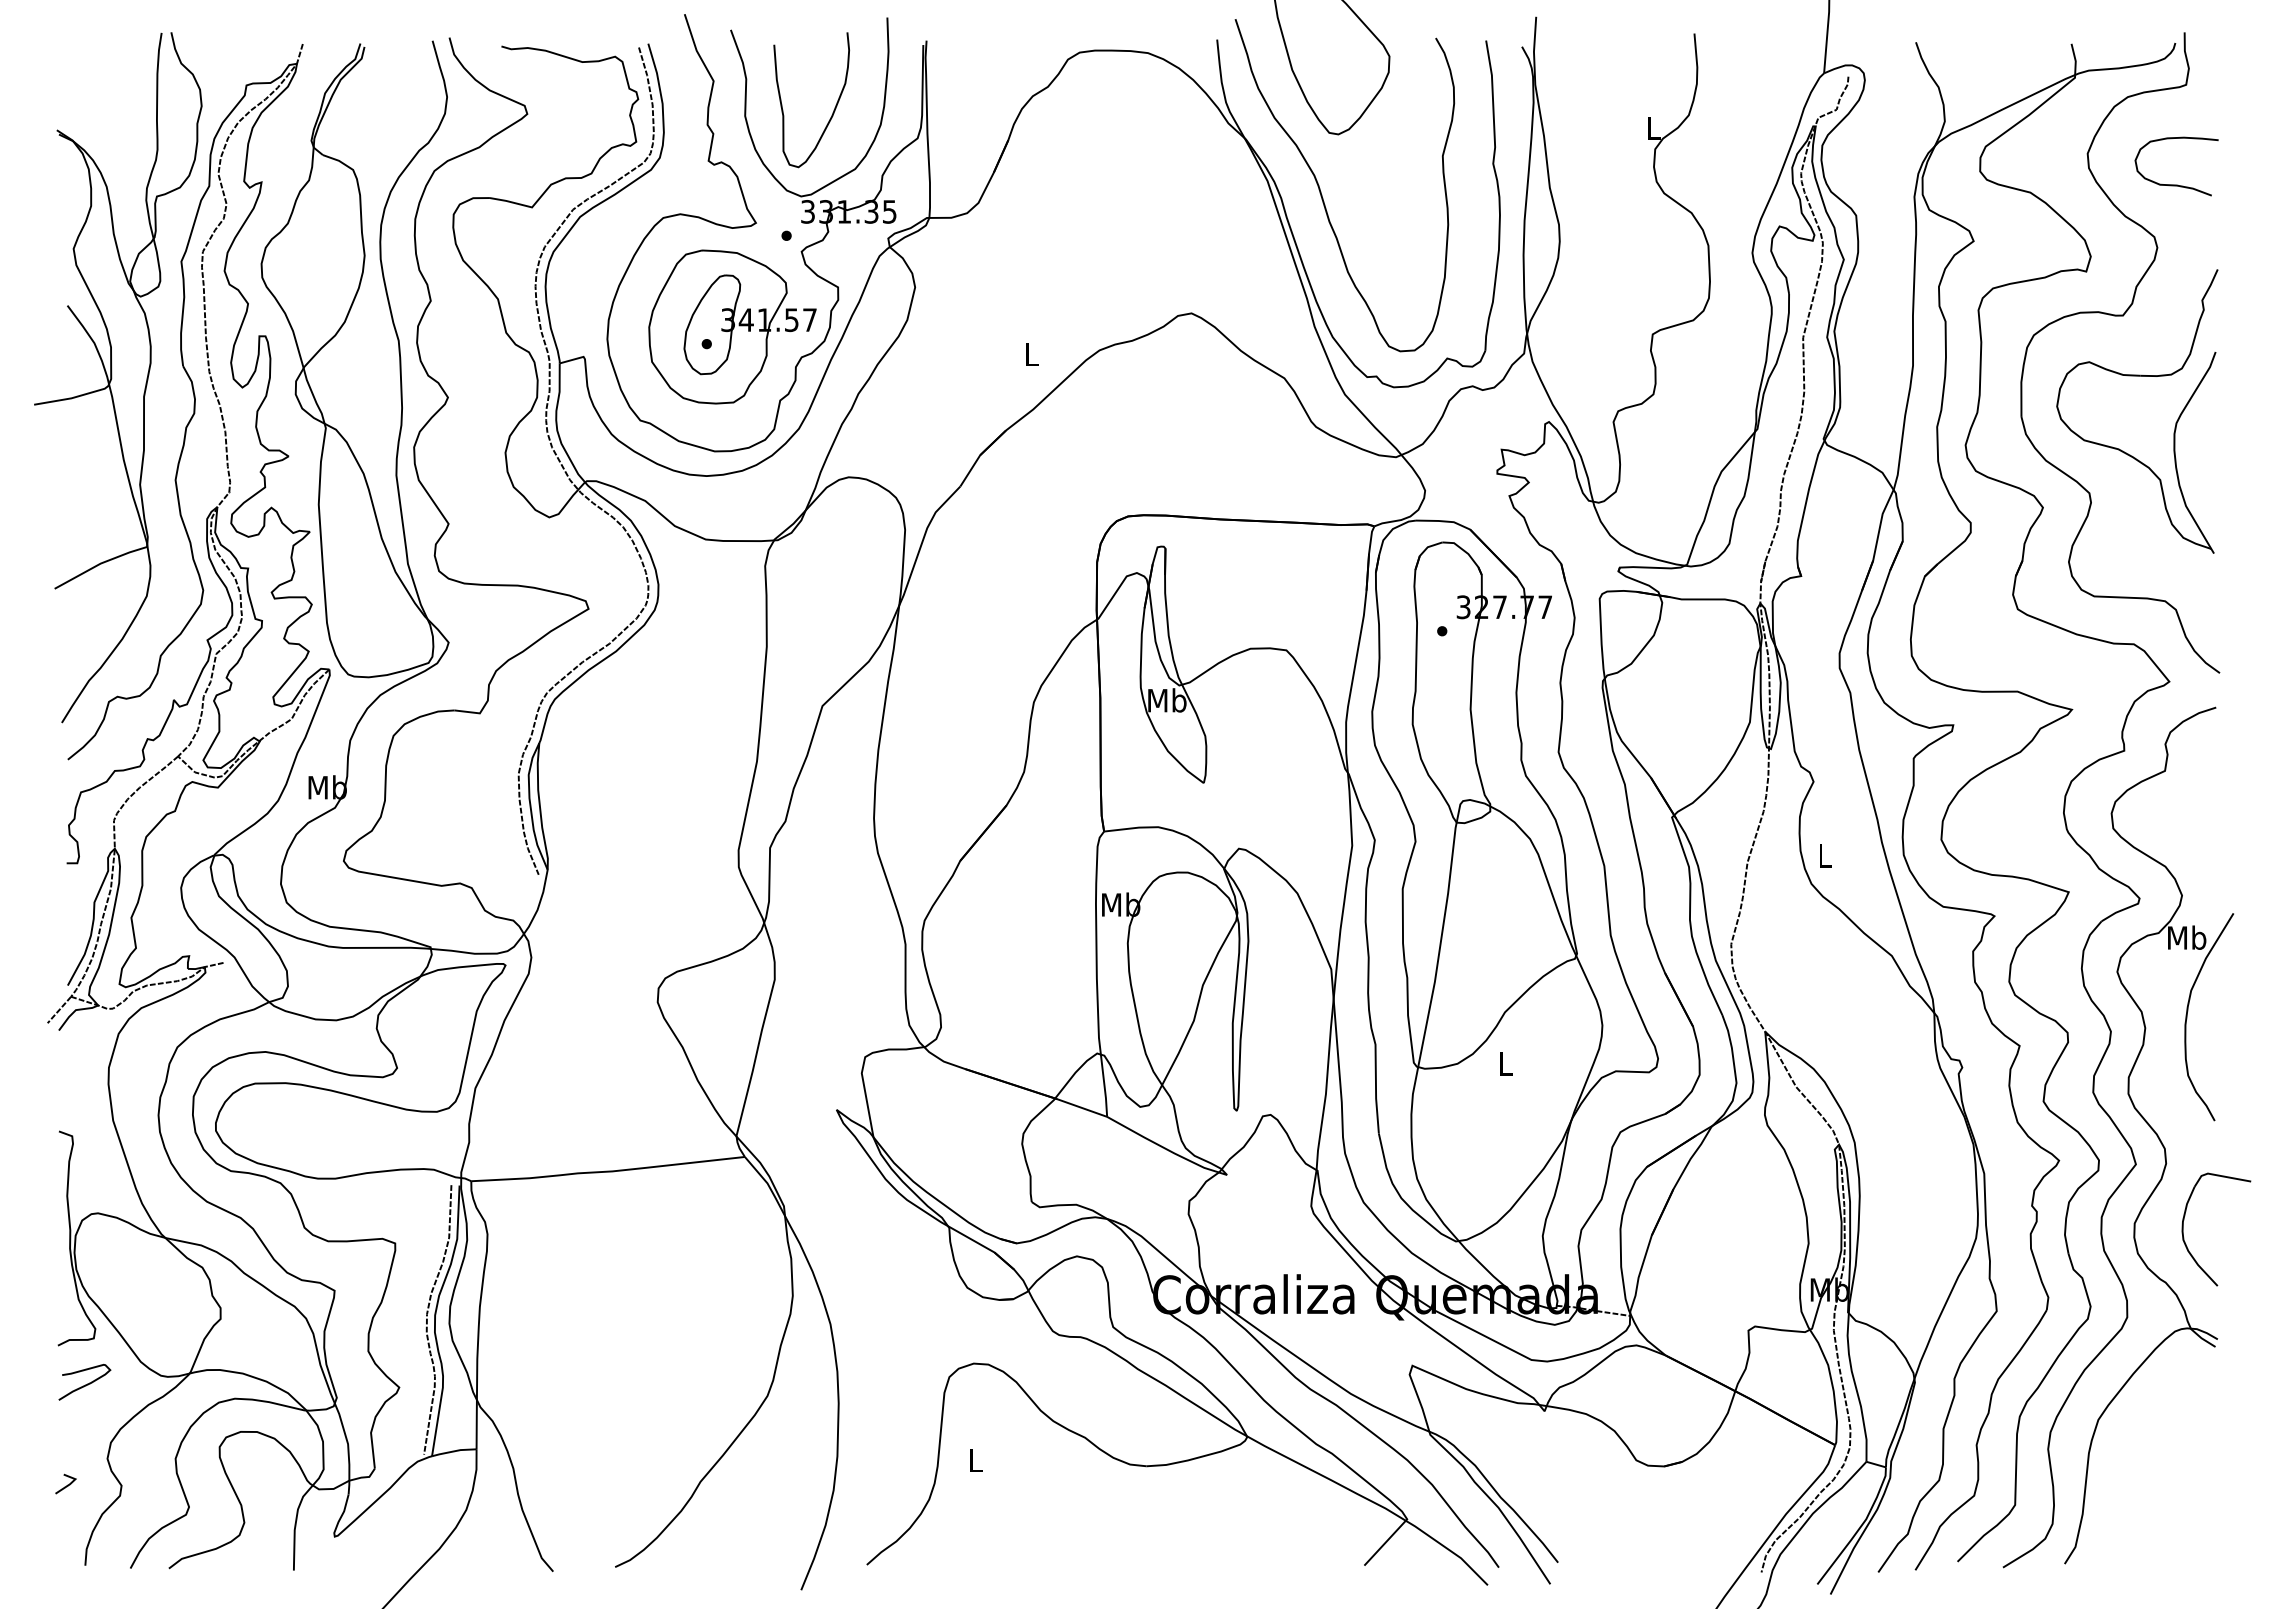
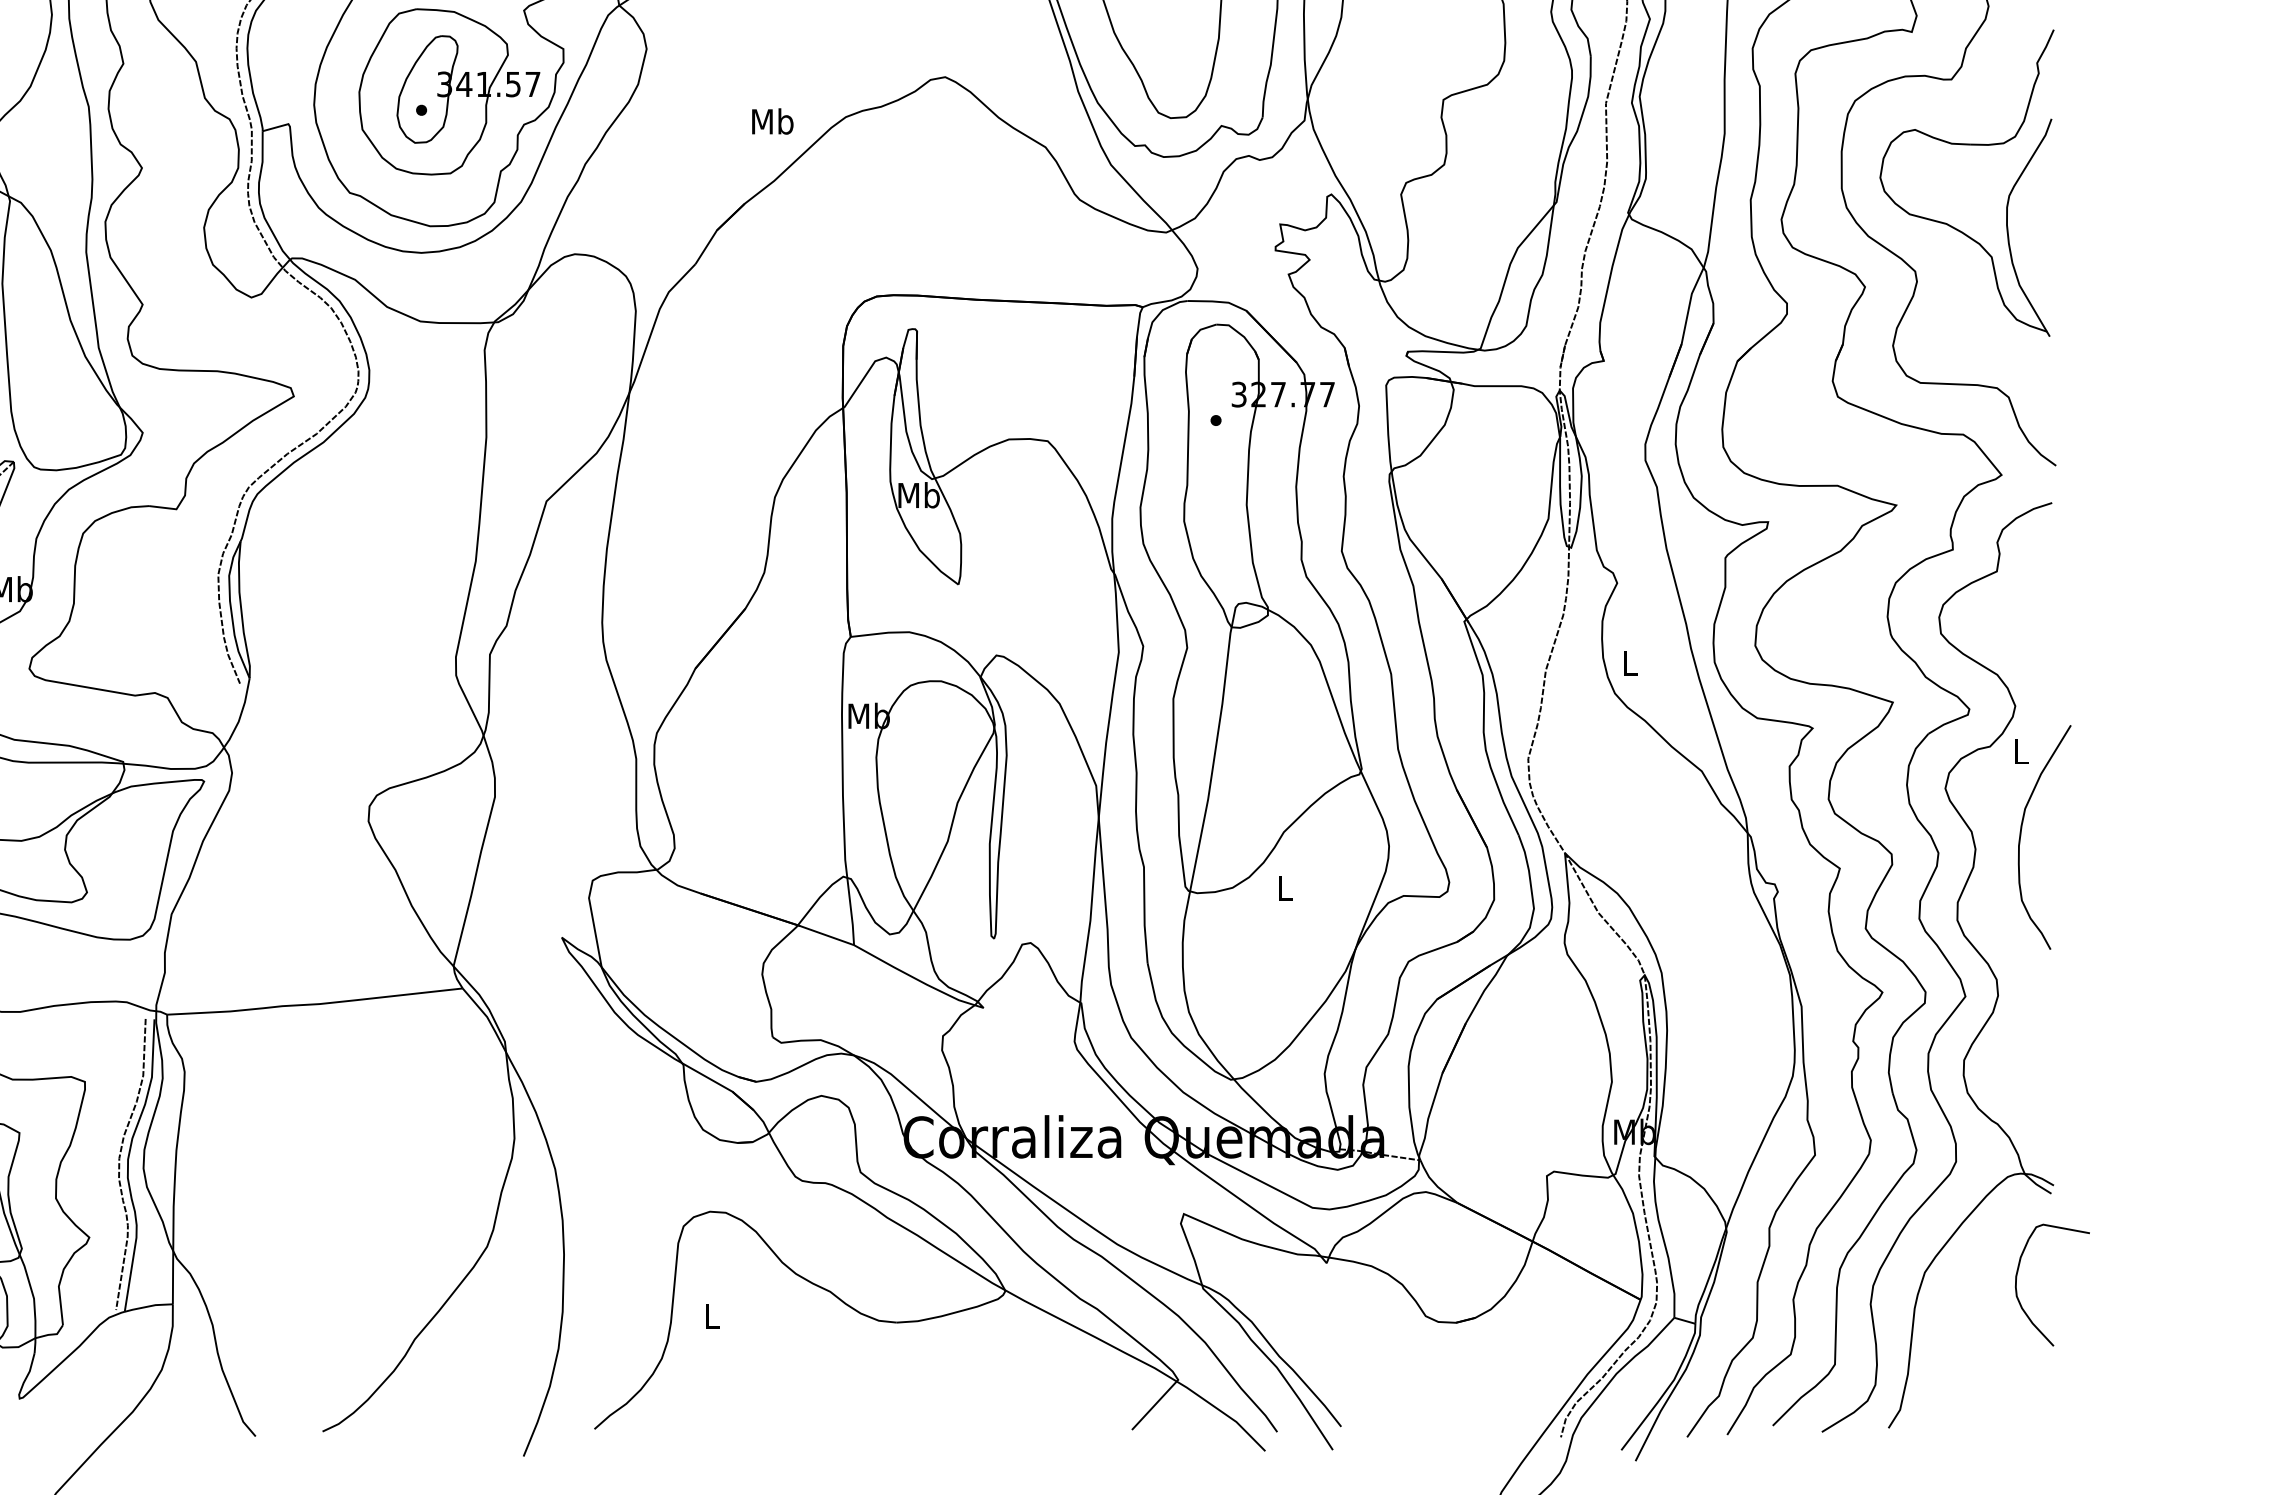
text: (1031, 354) -> (772, 121), L -> Mb
text: (2187, 937) -> (2021, 751), Mb -> L
part: (2184, 1237) -> (2017, 1293), moved

